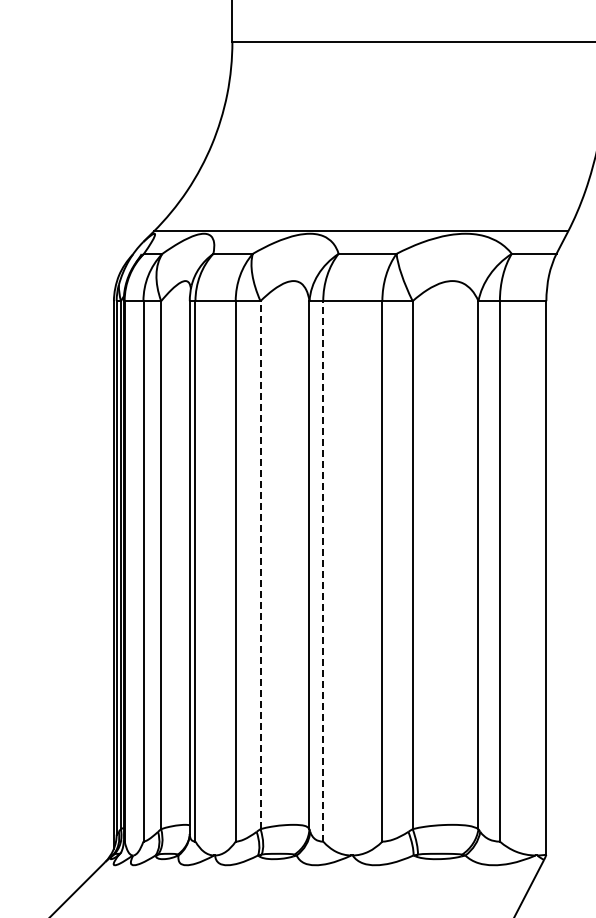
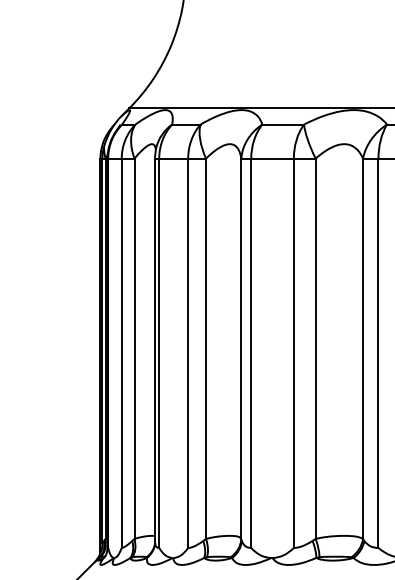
line: (260, 564) -> (206, 348), dashed -> solid
line: (323, 570) -> (251, 352), dashed -> solid

